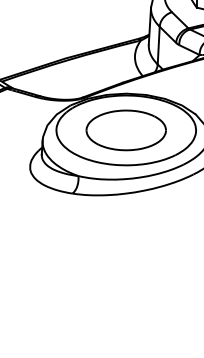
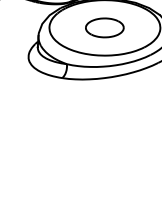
part: (125, 130) -> (104, 27), size x0.6

